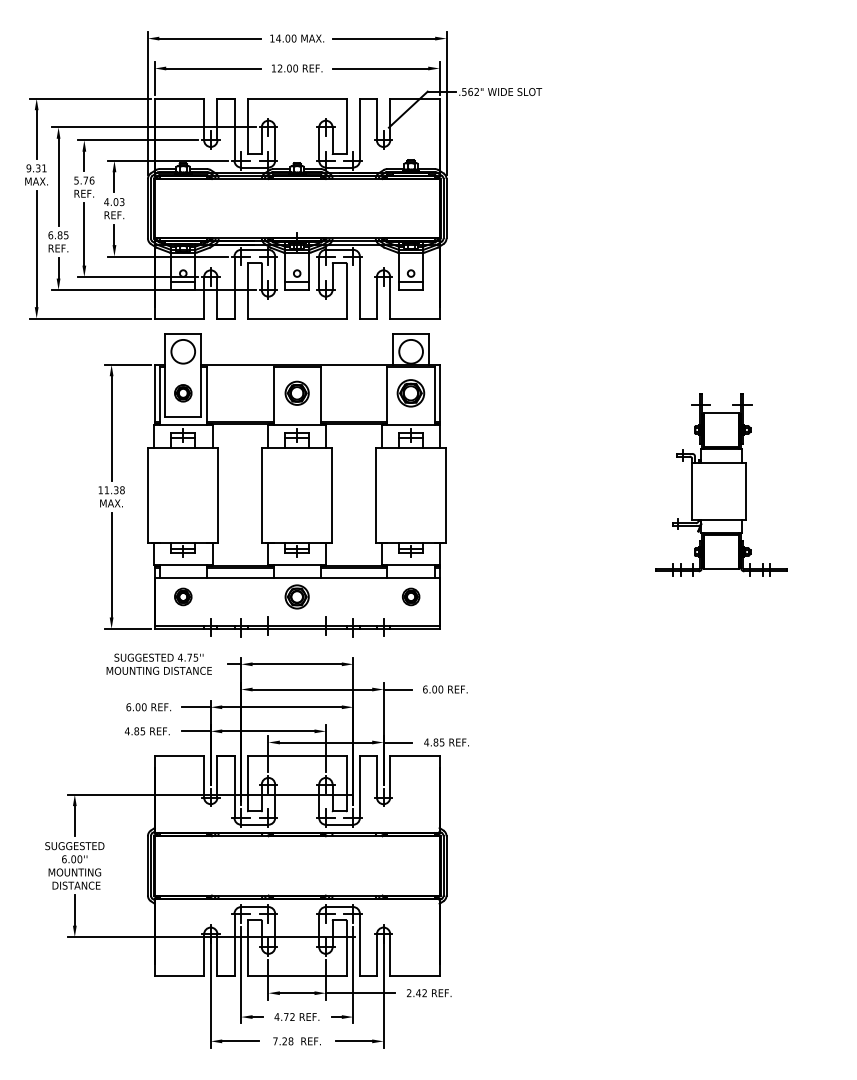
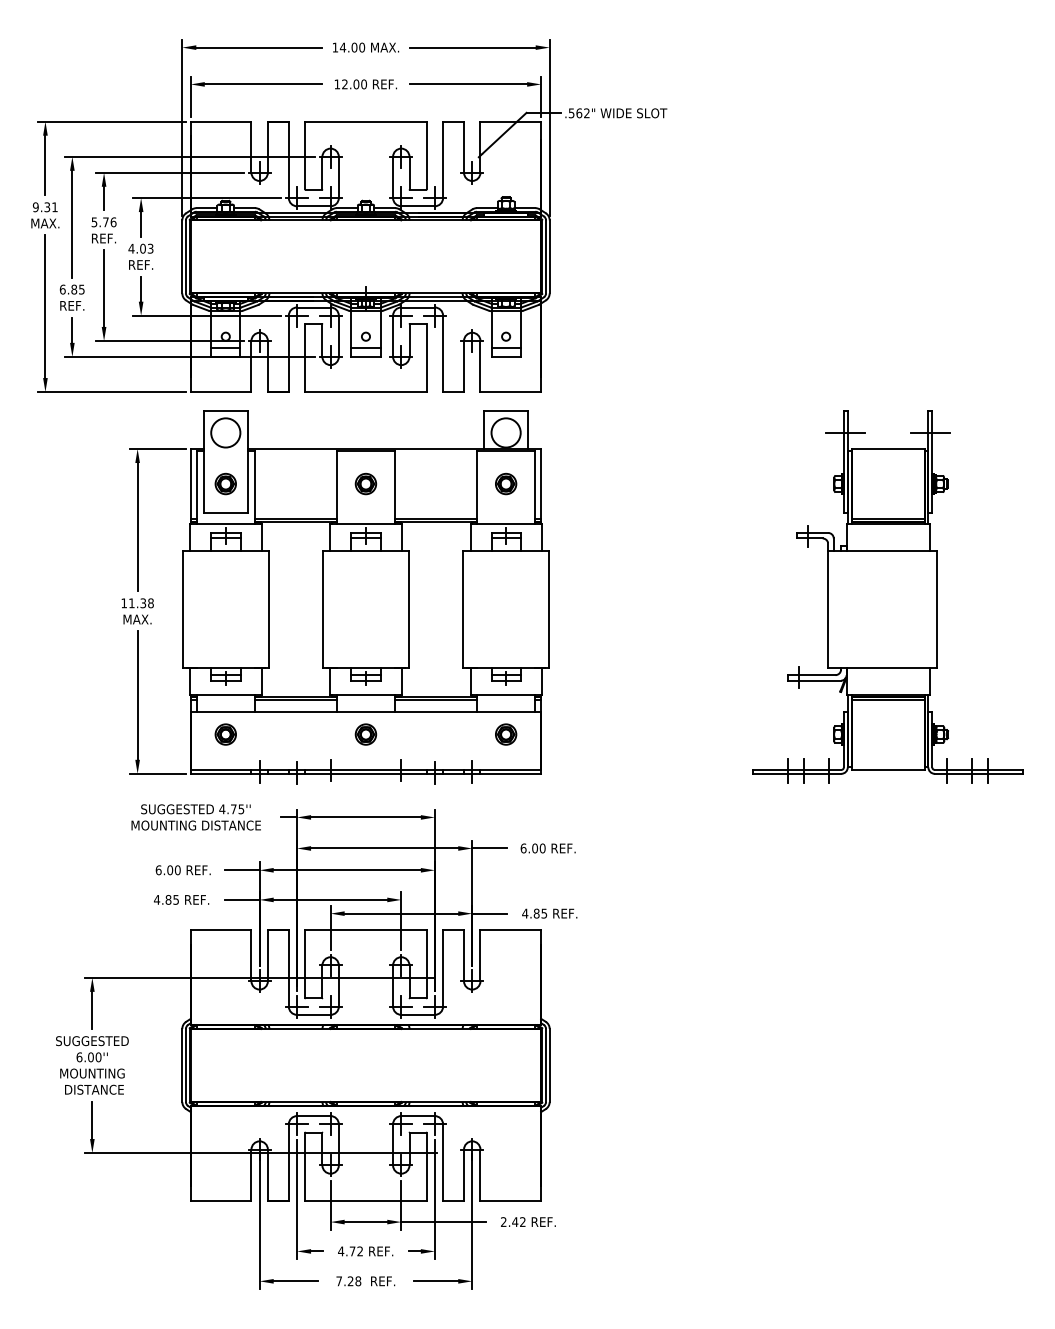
part: (296, 392) -> (365, 483), size x0.71
part: (411, 392) -> (506, 483), size x0.62
part: (721, 484) -> (887, 596), size x1.67
part: (296, 596) -> (365, 734), size x0.71

